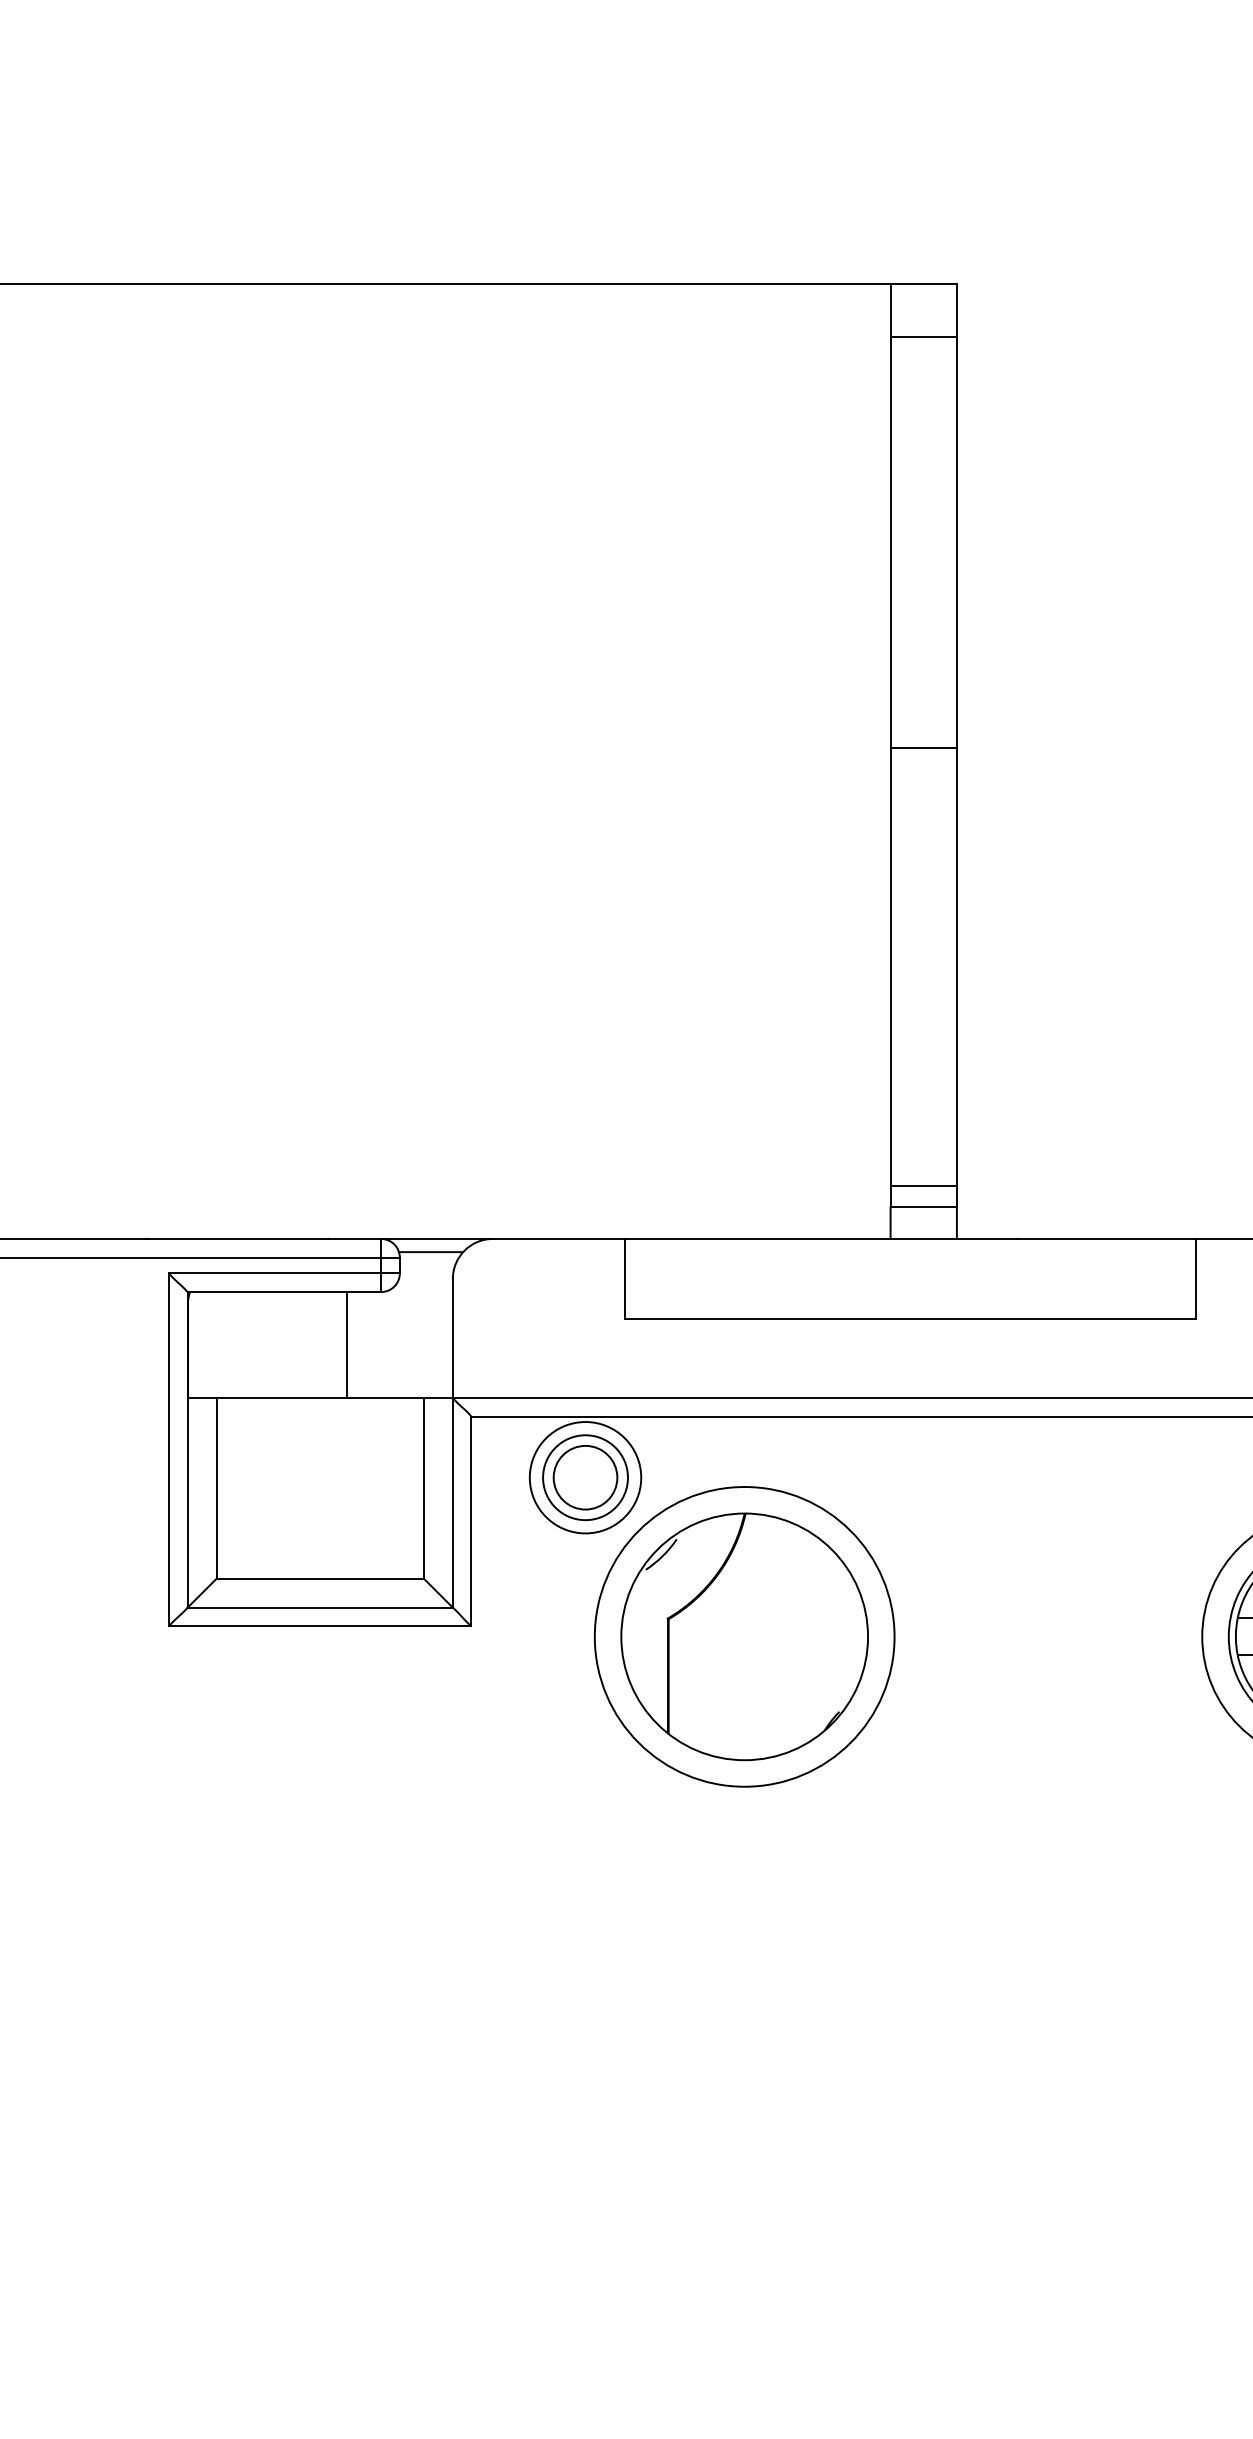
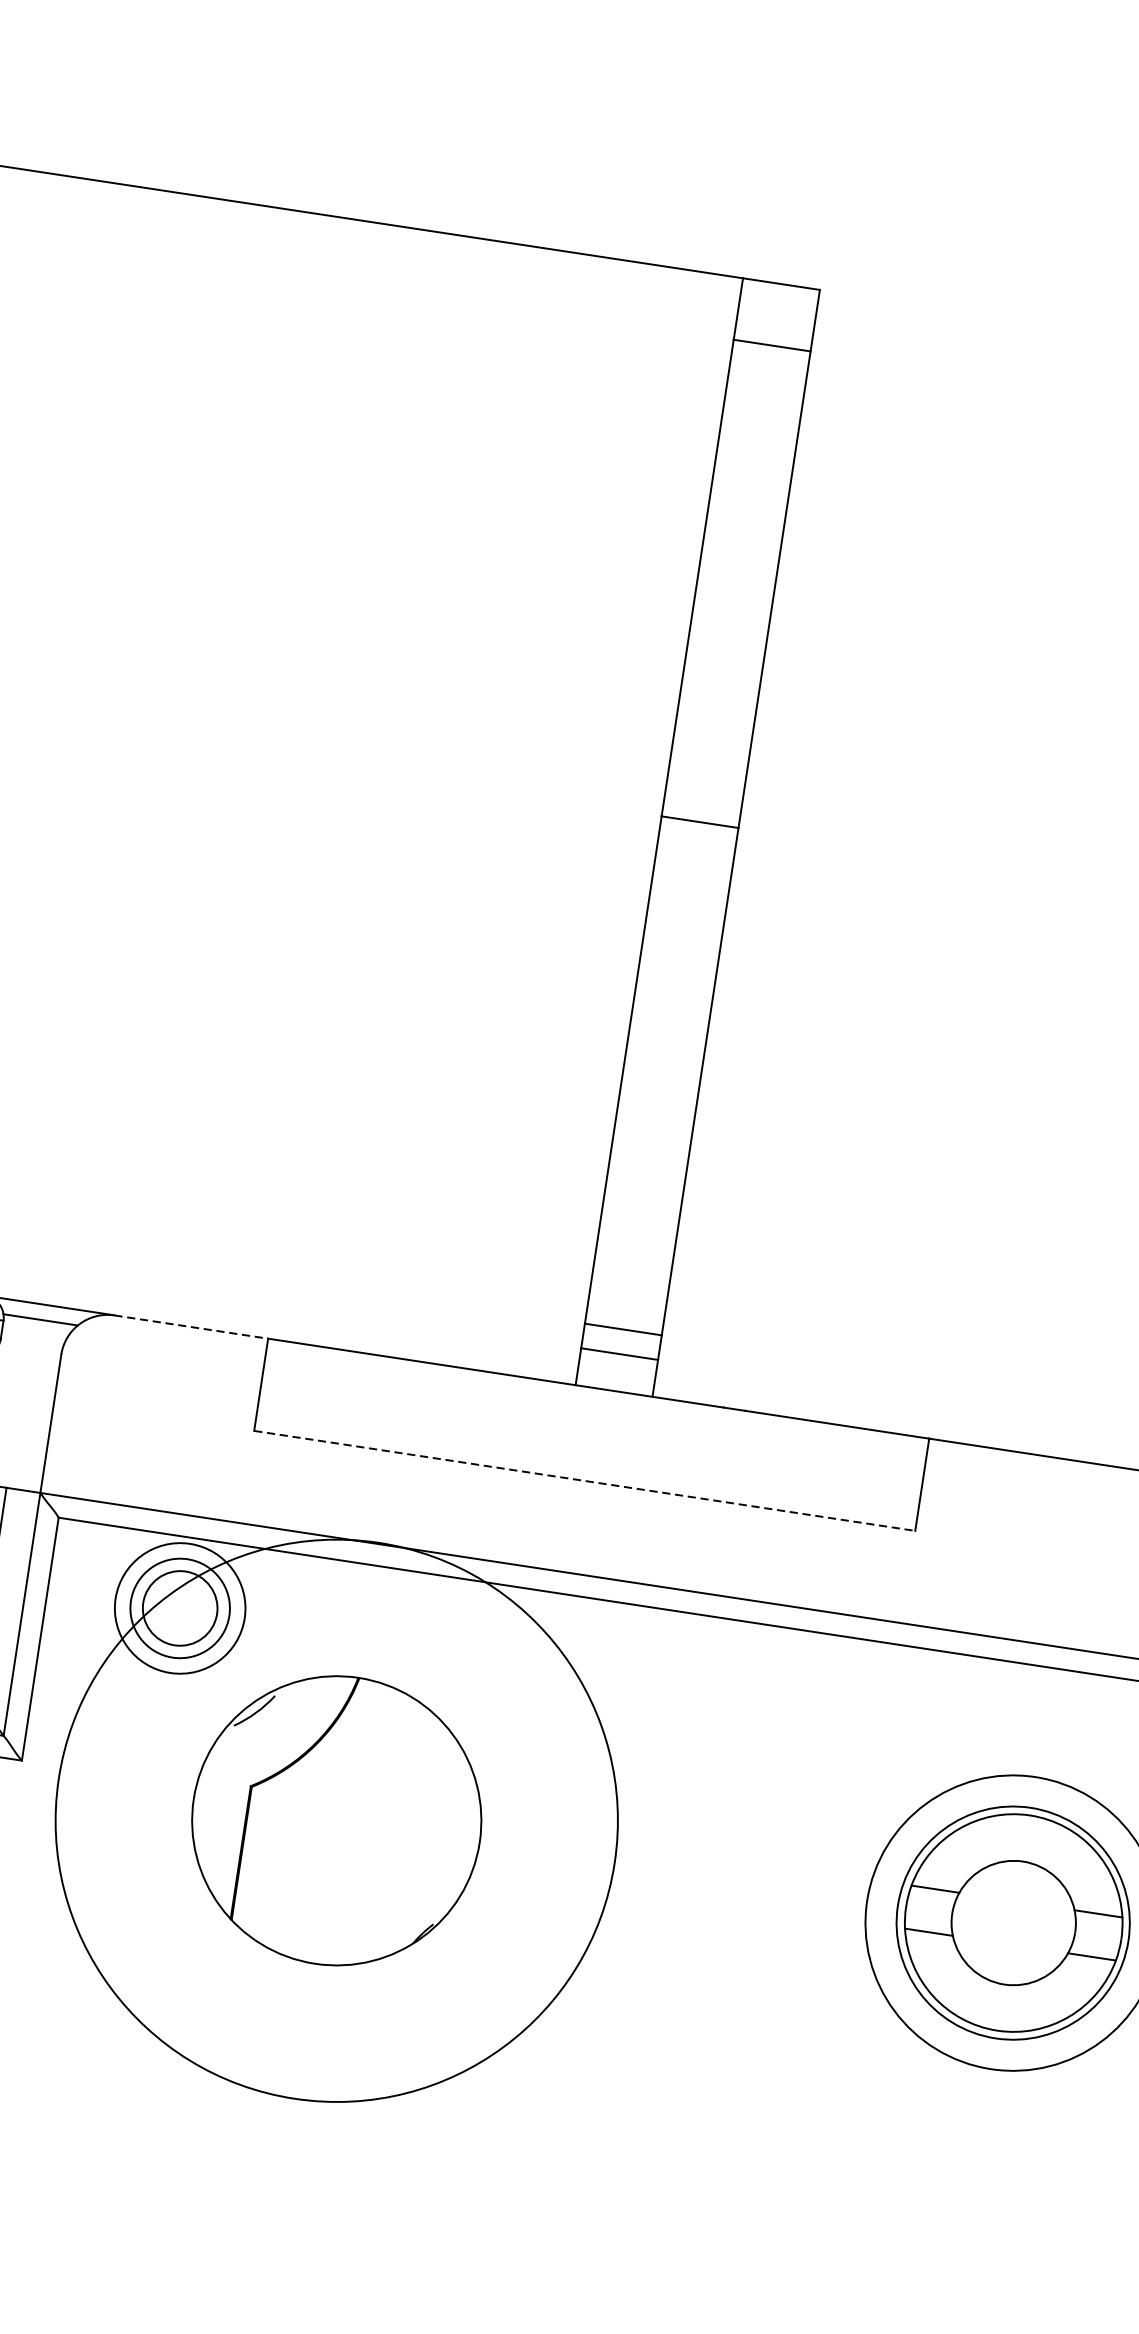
line: (559, 1238) -> (191, 1326), solid -> dashed
line: (910, 1318) -> (584, 1480), solid -> dashed
circle: (744, 1636) -> (336, 1820), size x1.6

